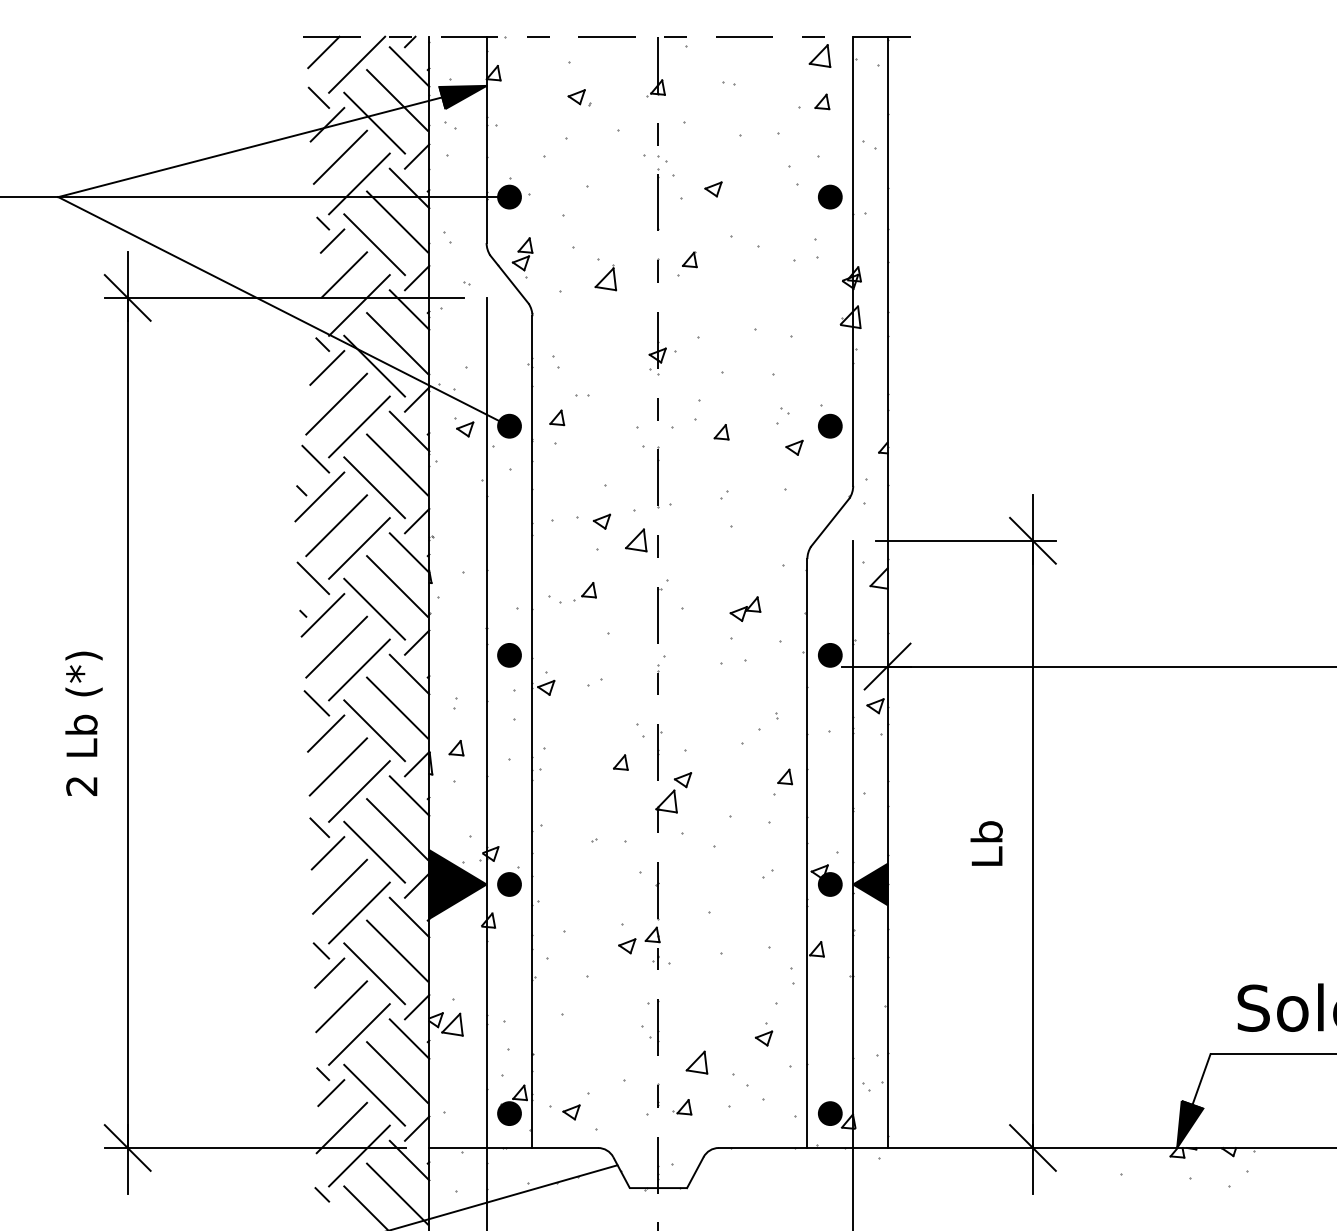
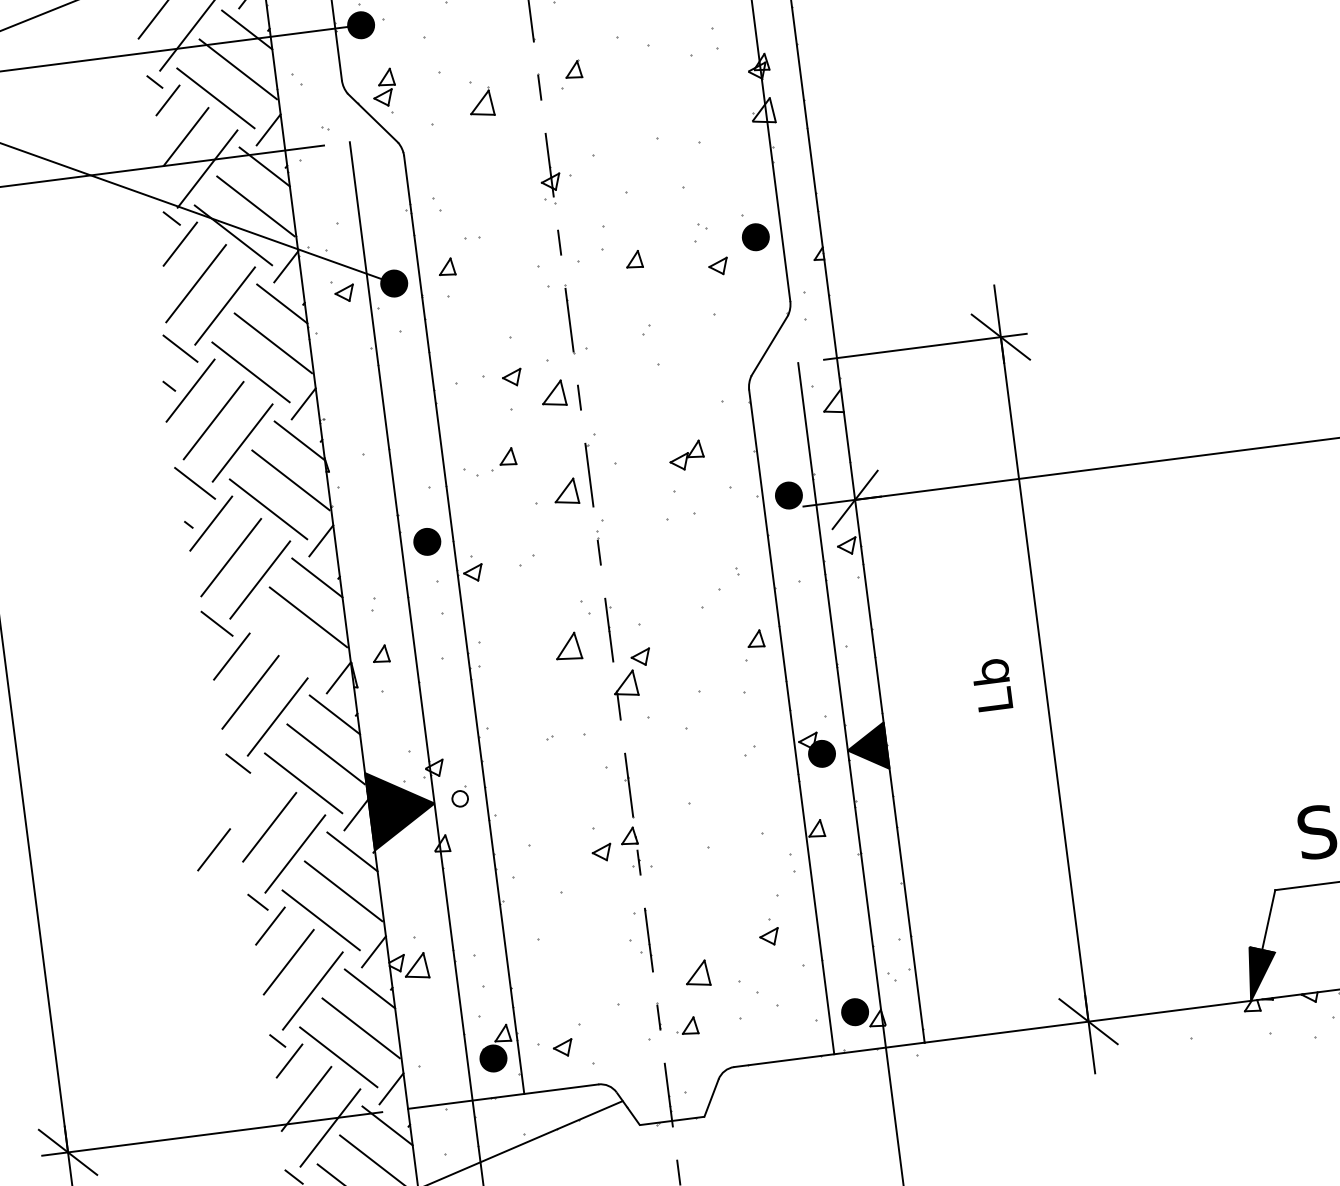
part: (636, 627) -> (566, 492), added
line: (374, 730) -> (285, 646), removed
part: (620, 762) -> (567, 646), size x1.6
line: (327, 853) -> (213, 850), moved
part: (509, 881) -> (459, 796), size x0.6

